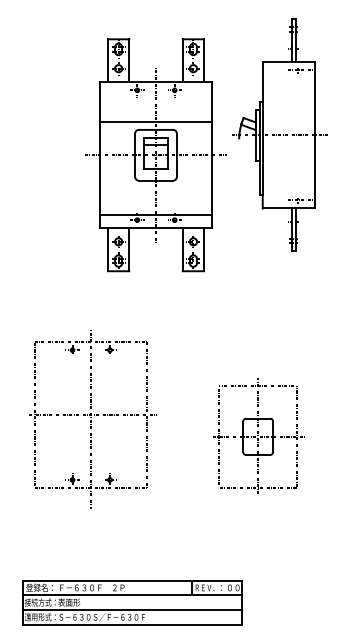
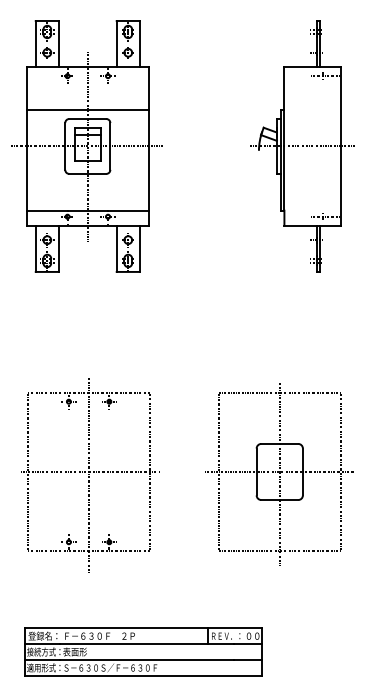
part: (155, 155) -> (87, 146), moved
part: (92, 419) -> (90, 476), moved
part: (257, 438) -> (278, 474), size x1.43

